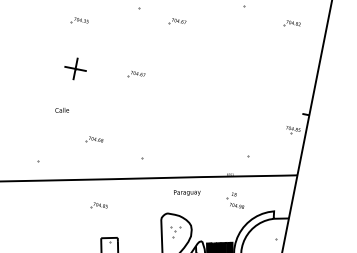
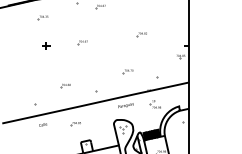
part: (76, 68) -> (46, 45), size x0.62
part: (235, 81) -> (141, 34), added
text: (61, 109) -> (42, 124), moved
part: (200, 137) -> (127, 71), added

